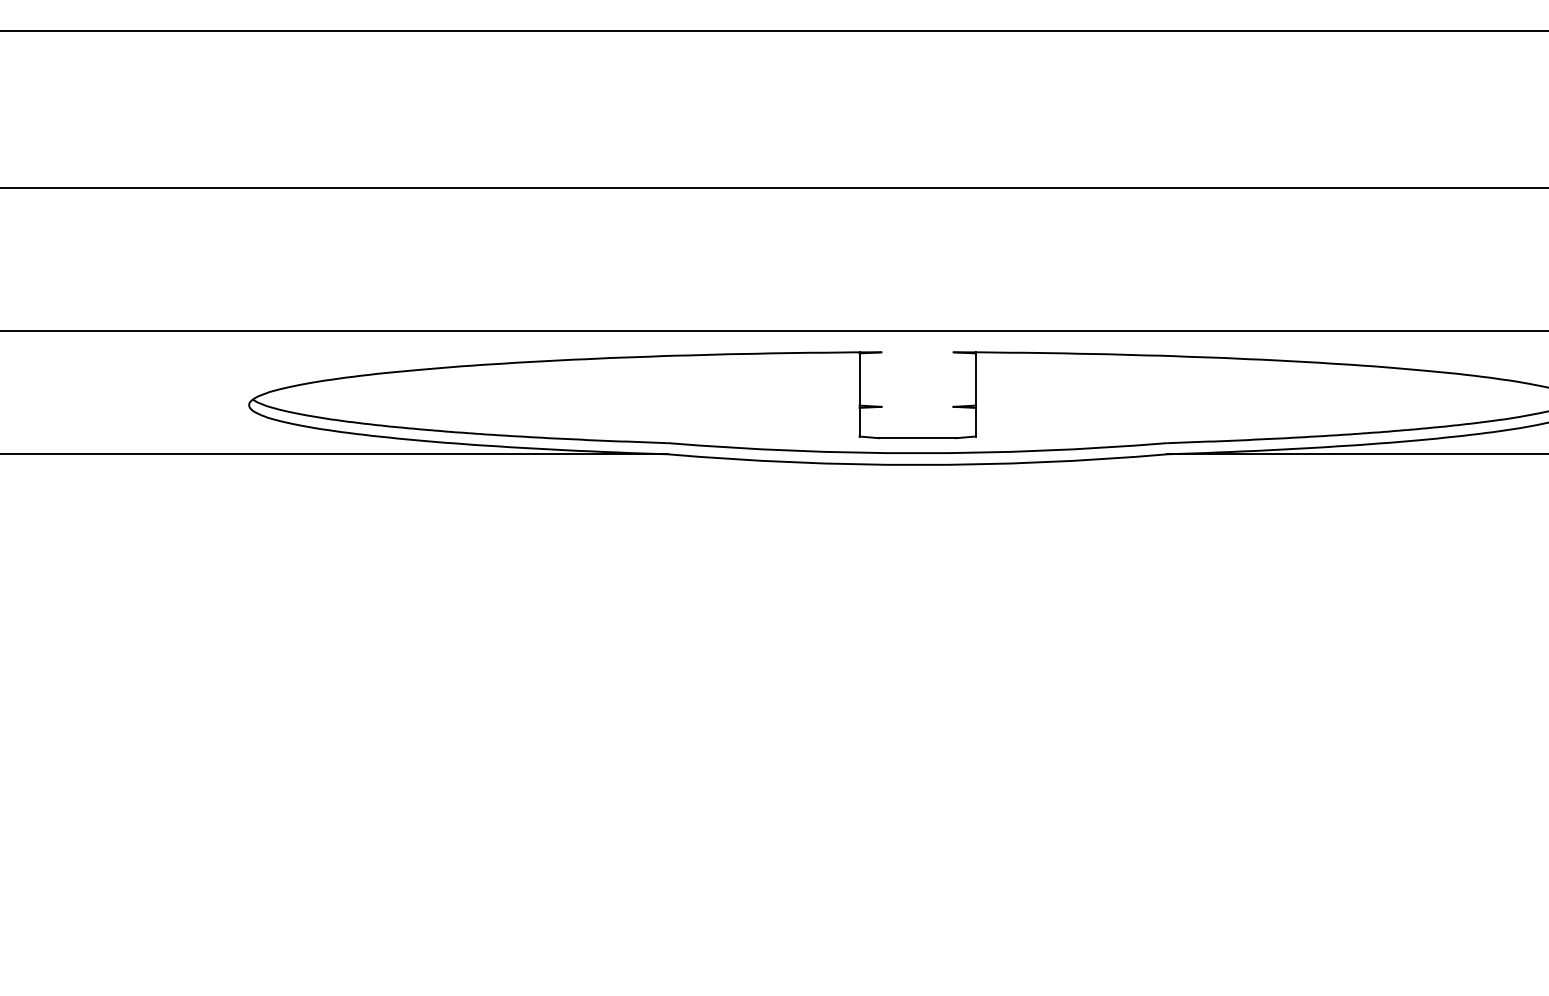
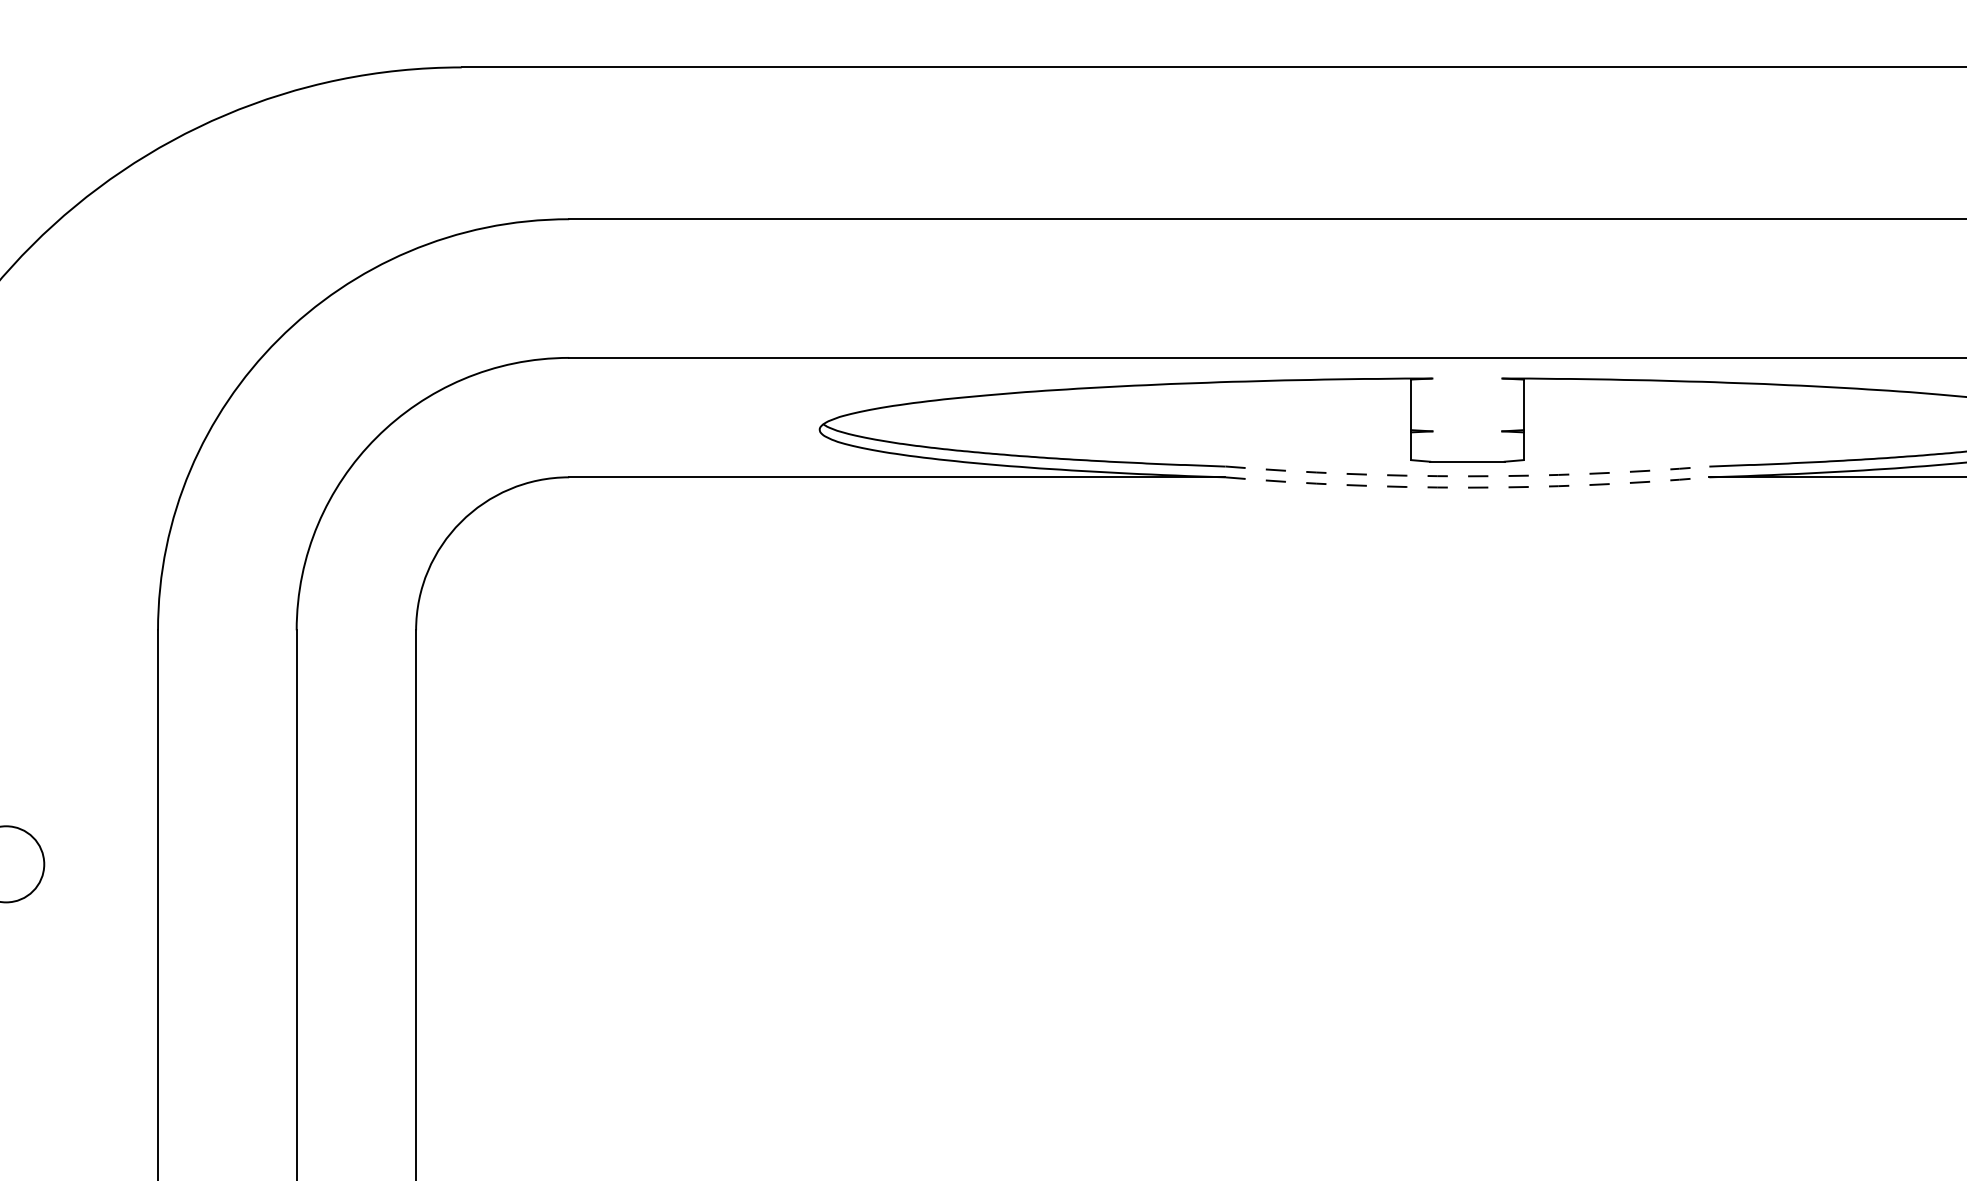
arc: (917, 453) -> (1467, 476), solid -> dashed
arc: (917, 464) -> (1467, 487), solid -> dashed

